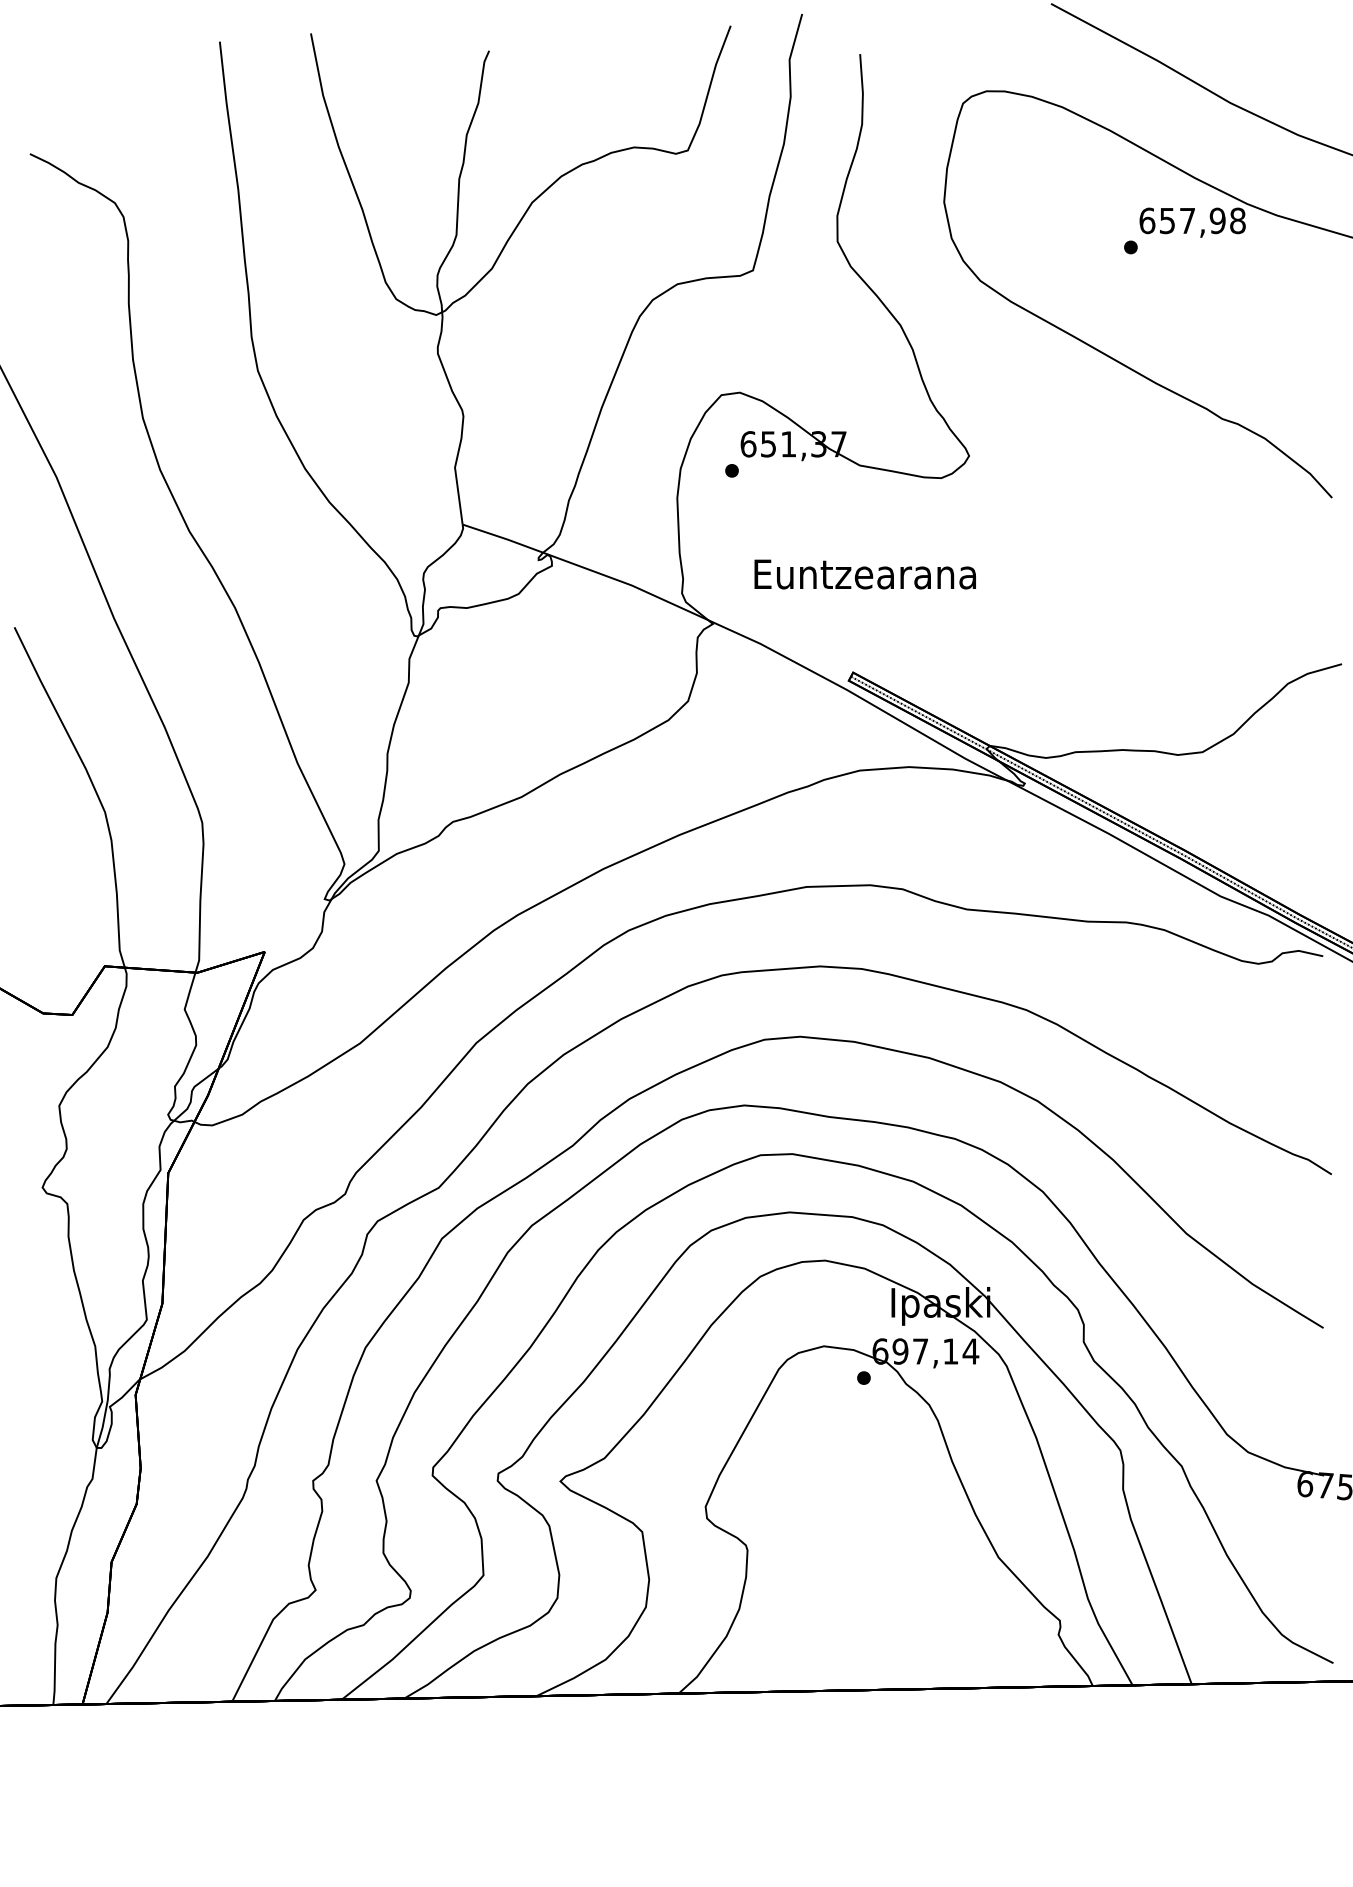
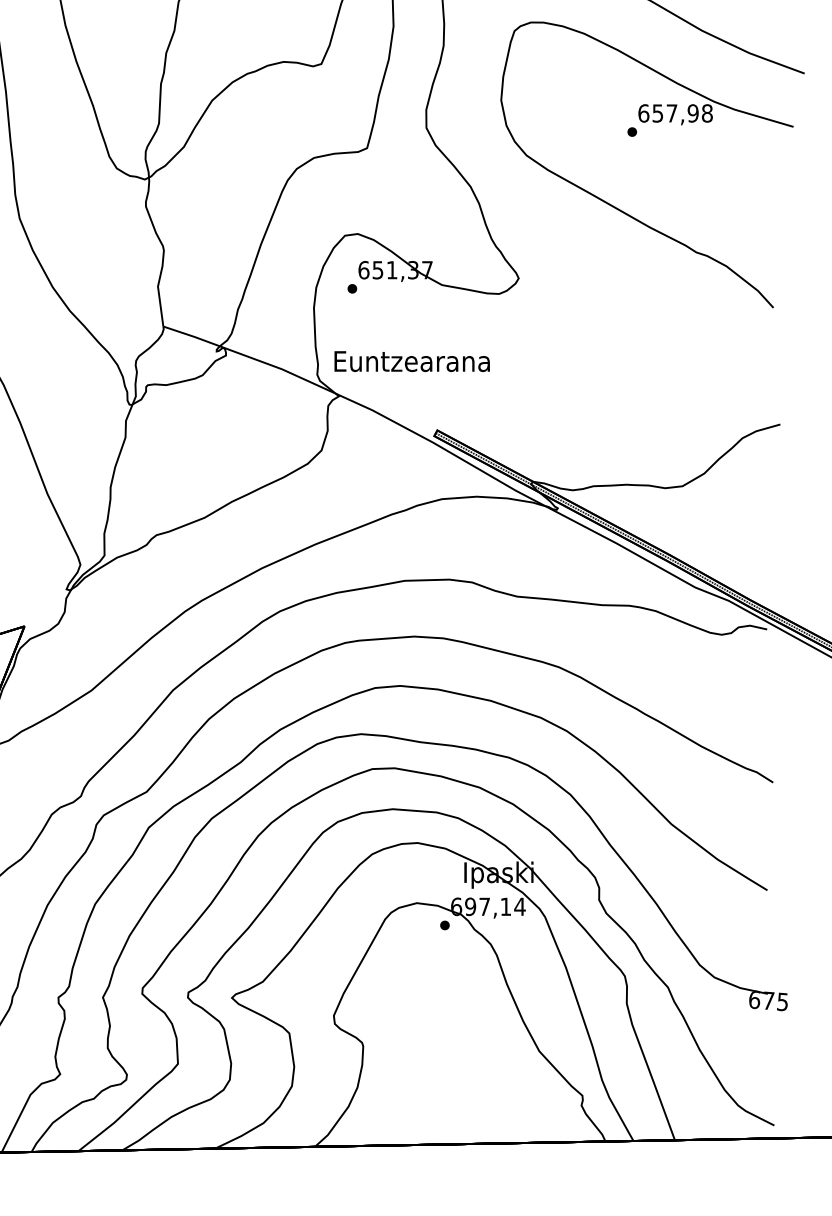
text: (864, 574) -> (411, 361), moved

